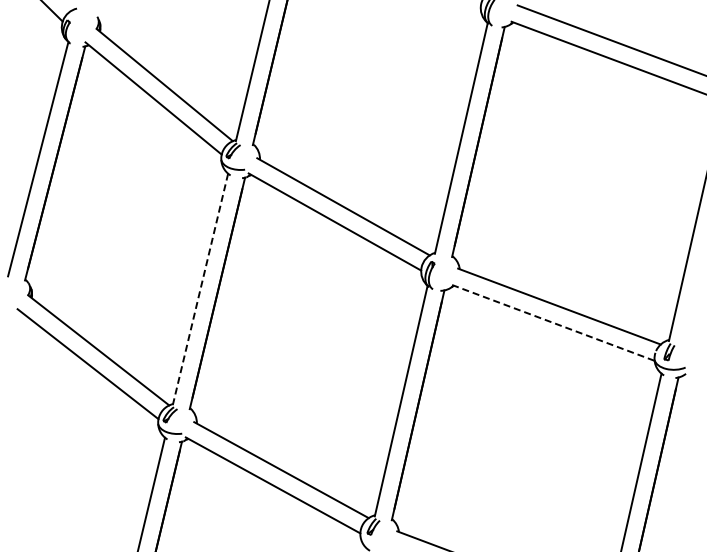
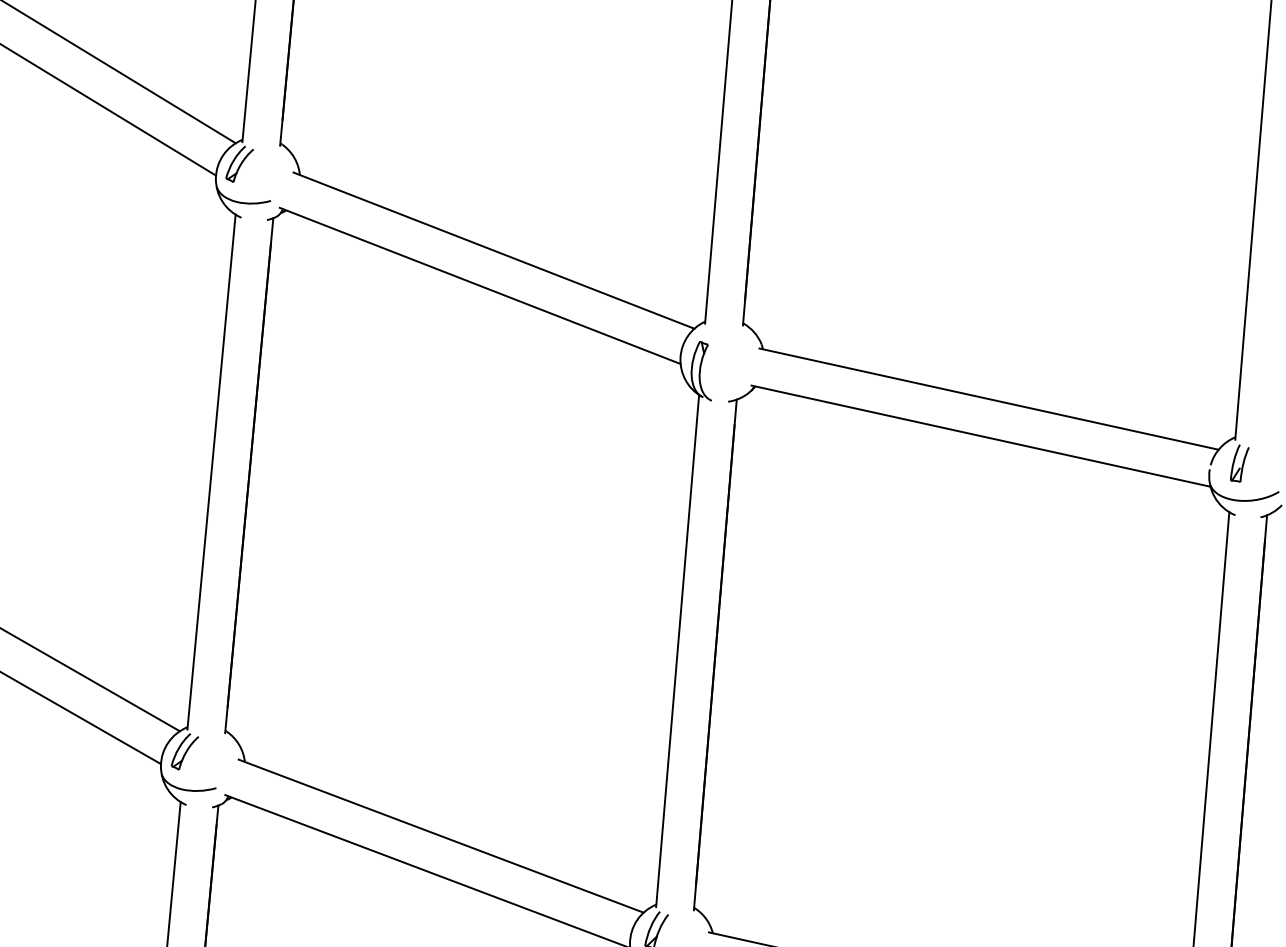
line: (200, 289) -> (211, 472), dashed -> solid
line: (553, 323) -> (981, 437), dashed -> solid

